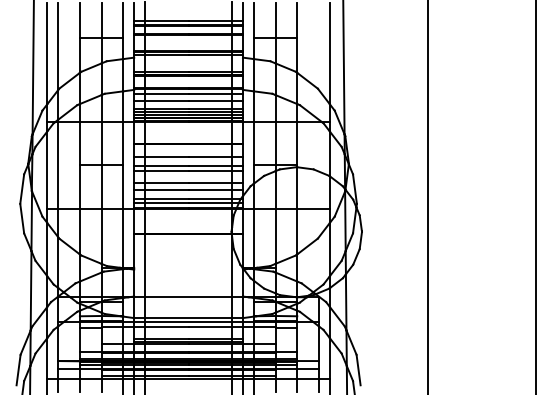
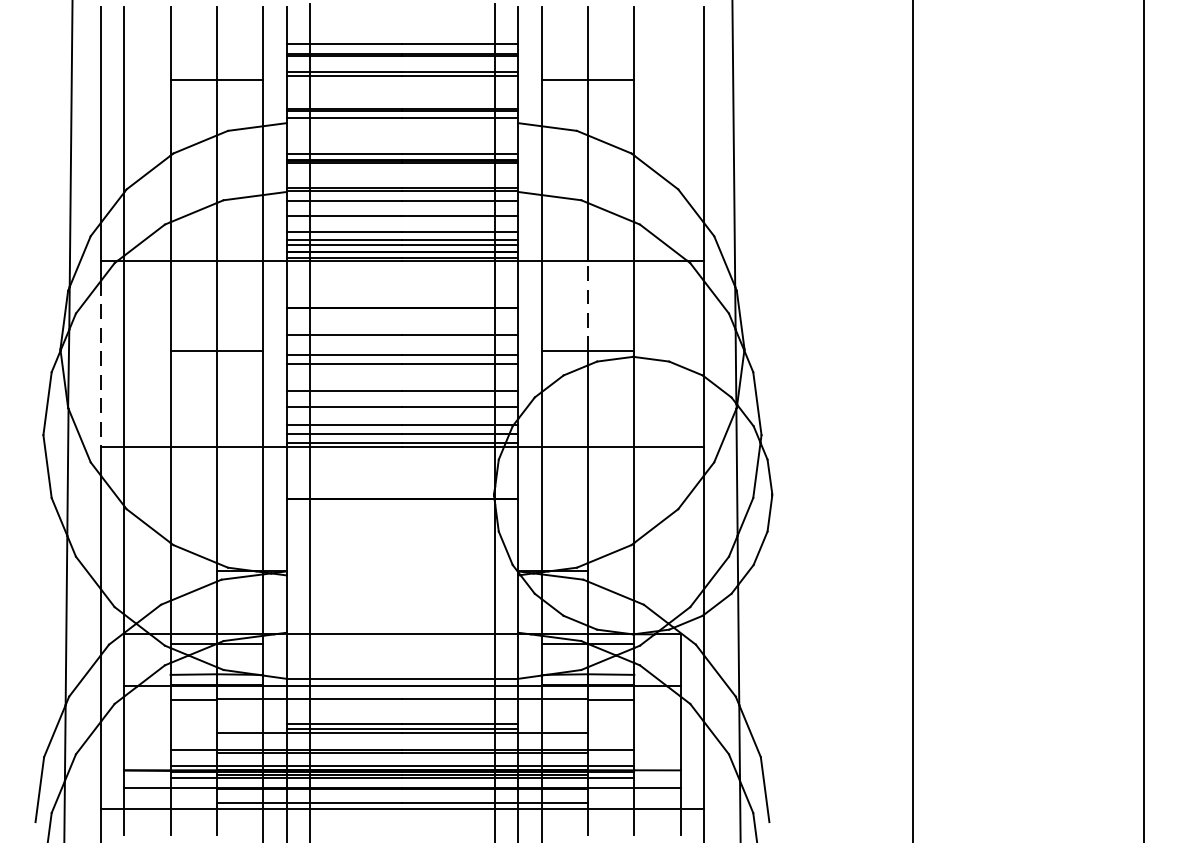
line: (275, 142) -> (587, 304), solid -> dashed
line: (47, 170) -> (101, 363), solid -> dashed

